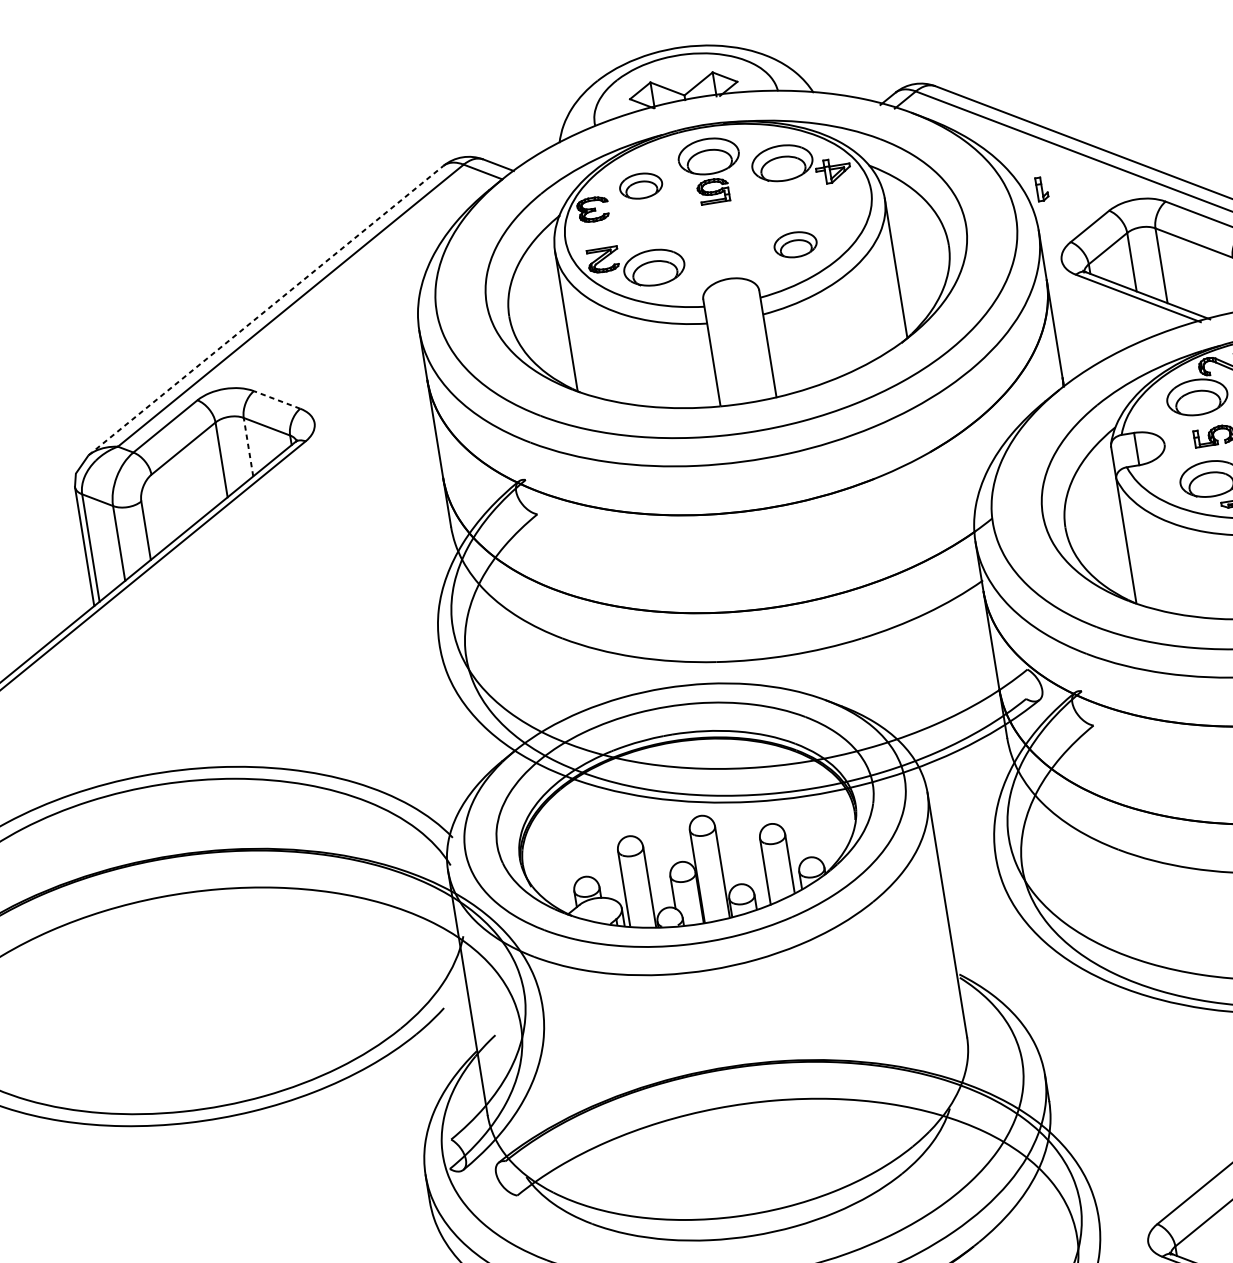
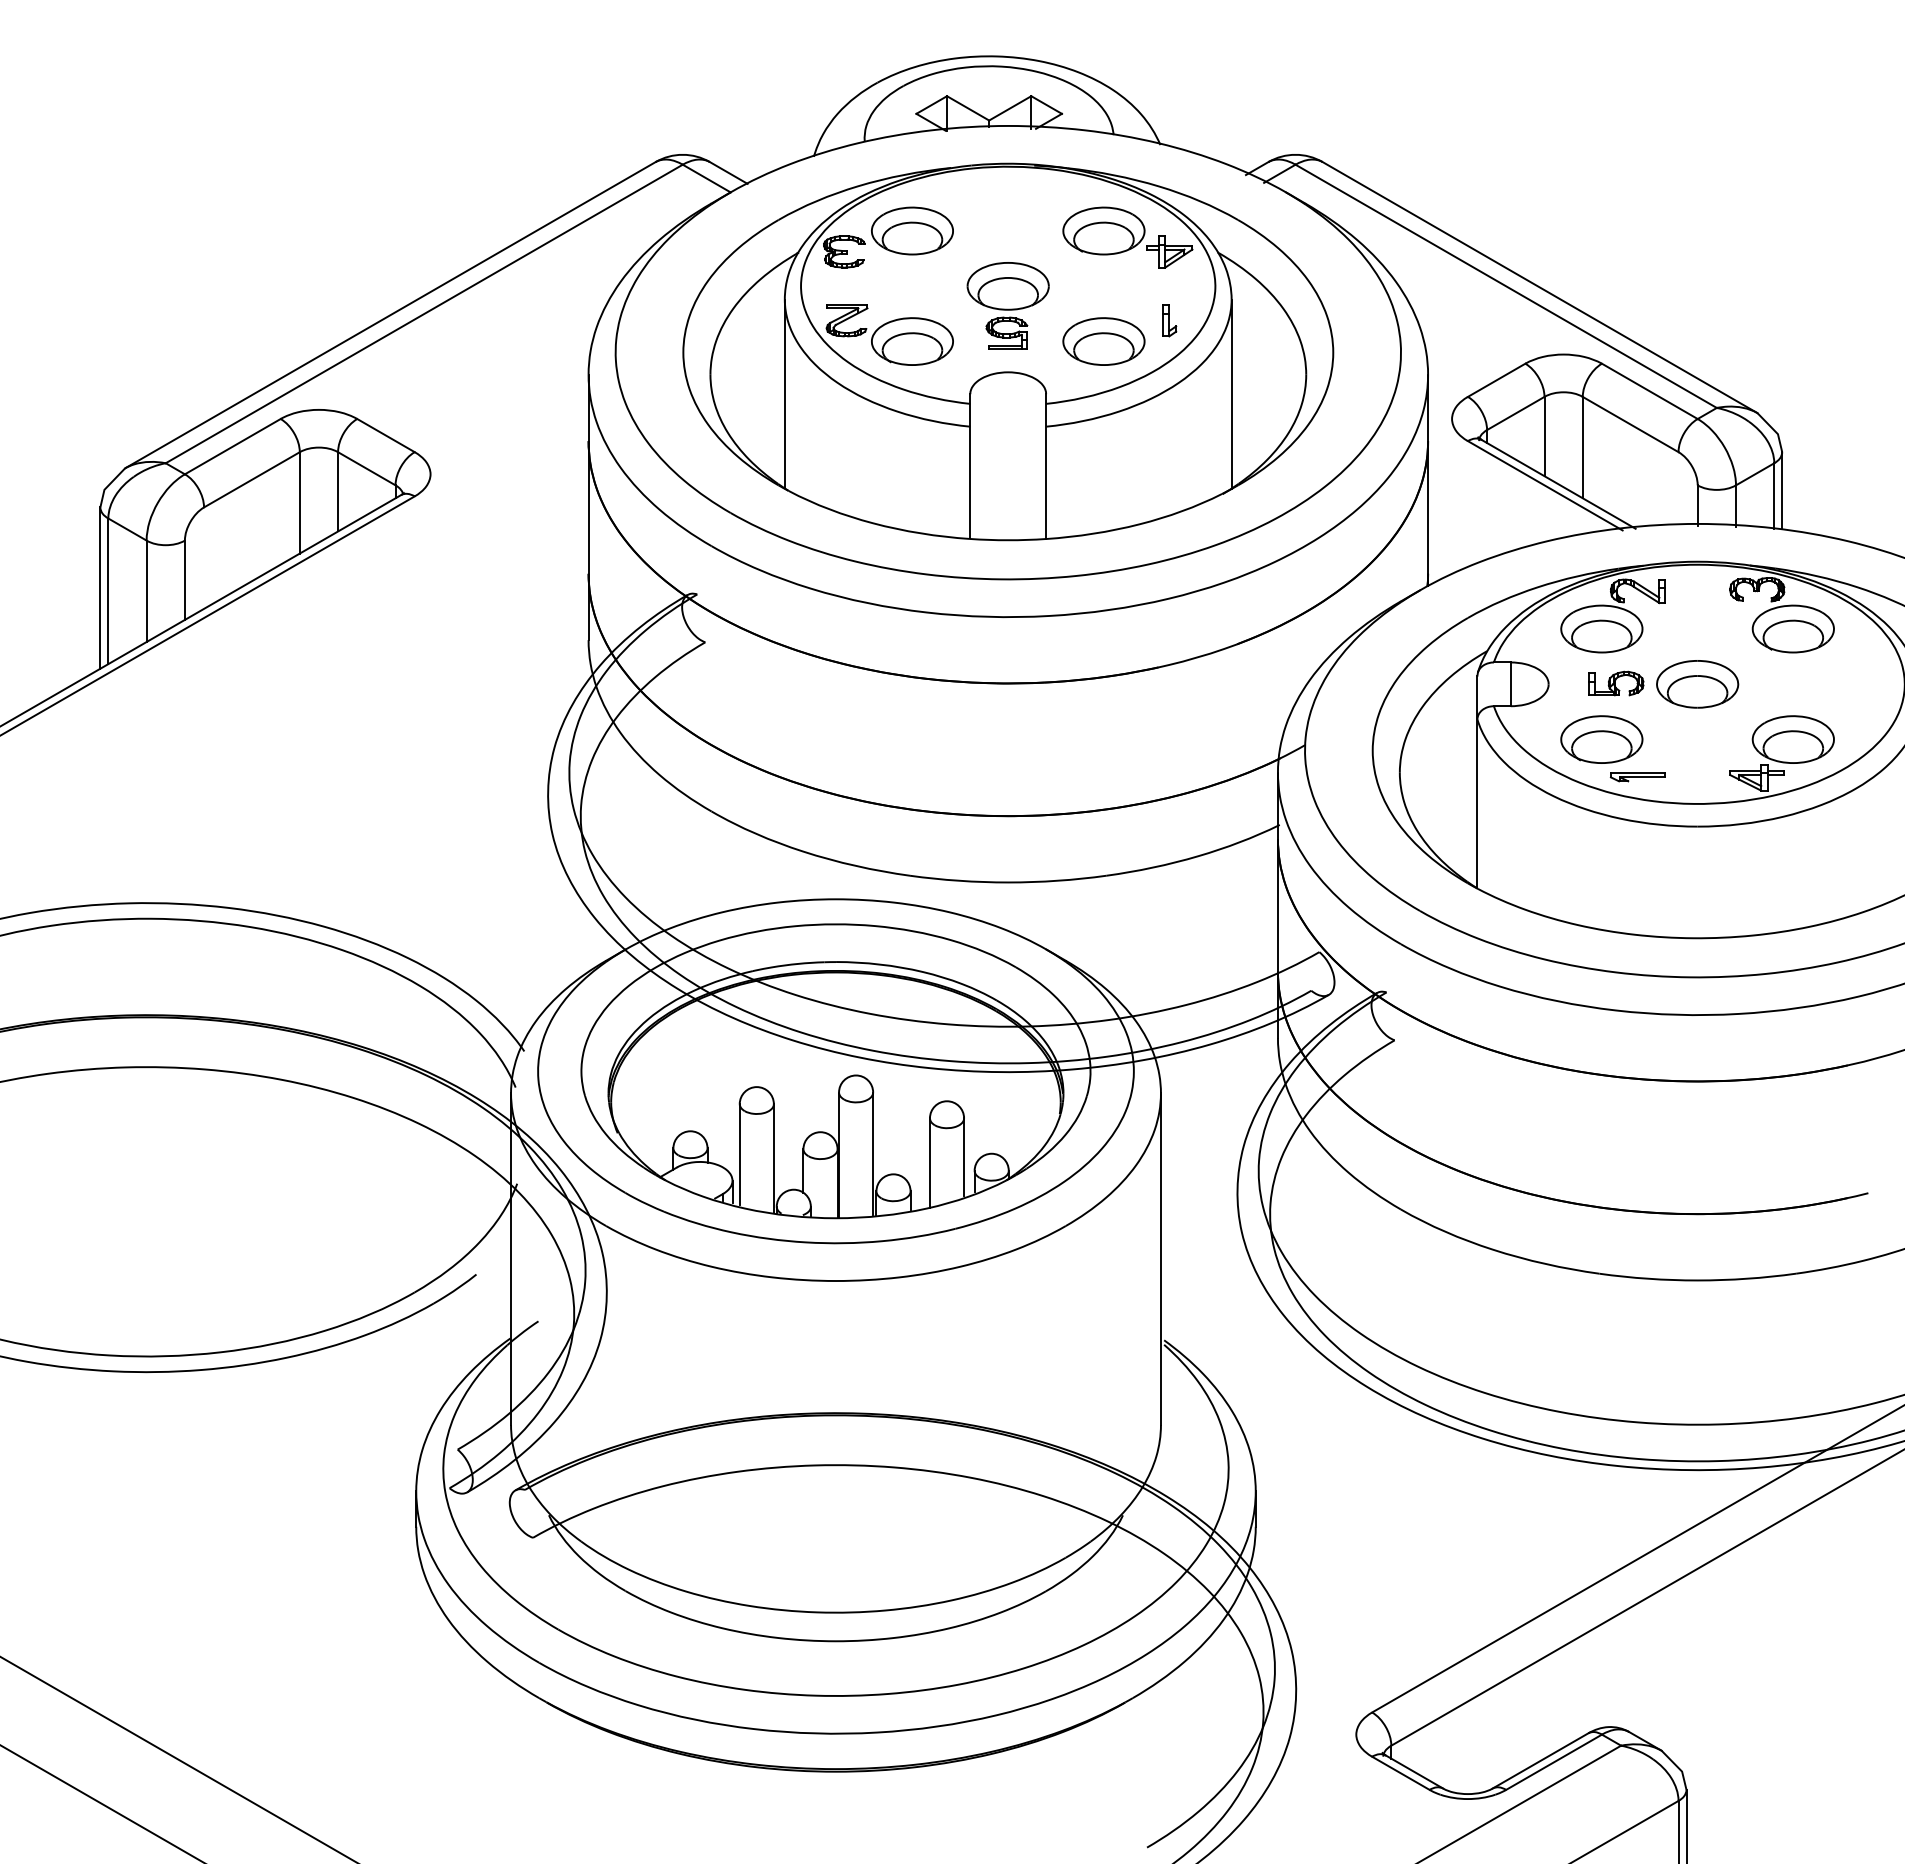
part: (710, 170) -> (1007, 305), moved
part: (641, 185) -> (912, 230), size x1.43
part: (1042, 188) -> (1169, 320), moved
part: (795, 244) -> (1103, 341), size x1.43
line: (265, 310) -> (390, 314), dashed -> solid
line: (276, 399) -> (385, 435), dashed -> solid
line: (248, 446) -> (338, 491), dashed -> solid

